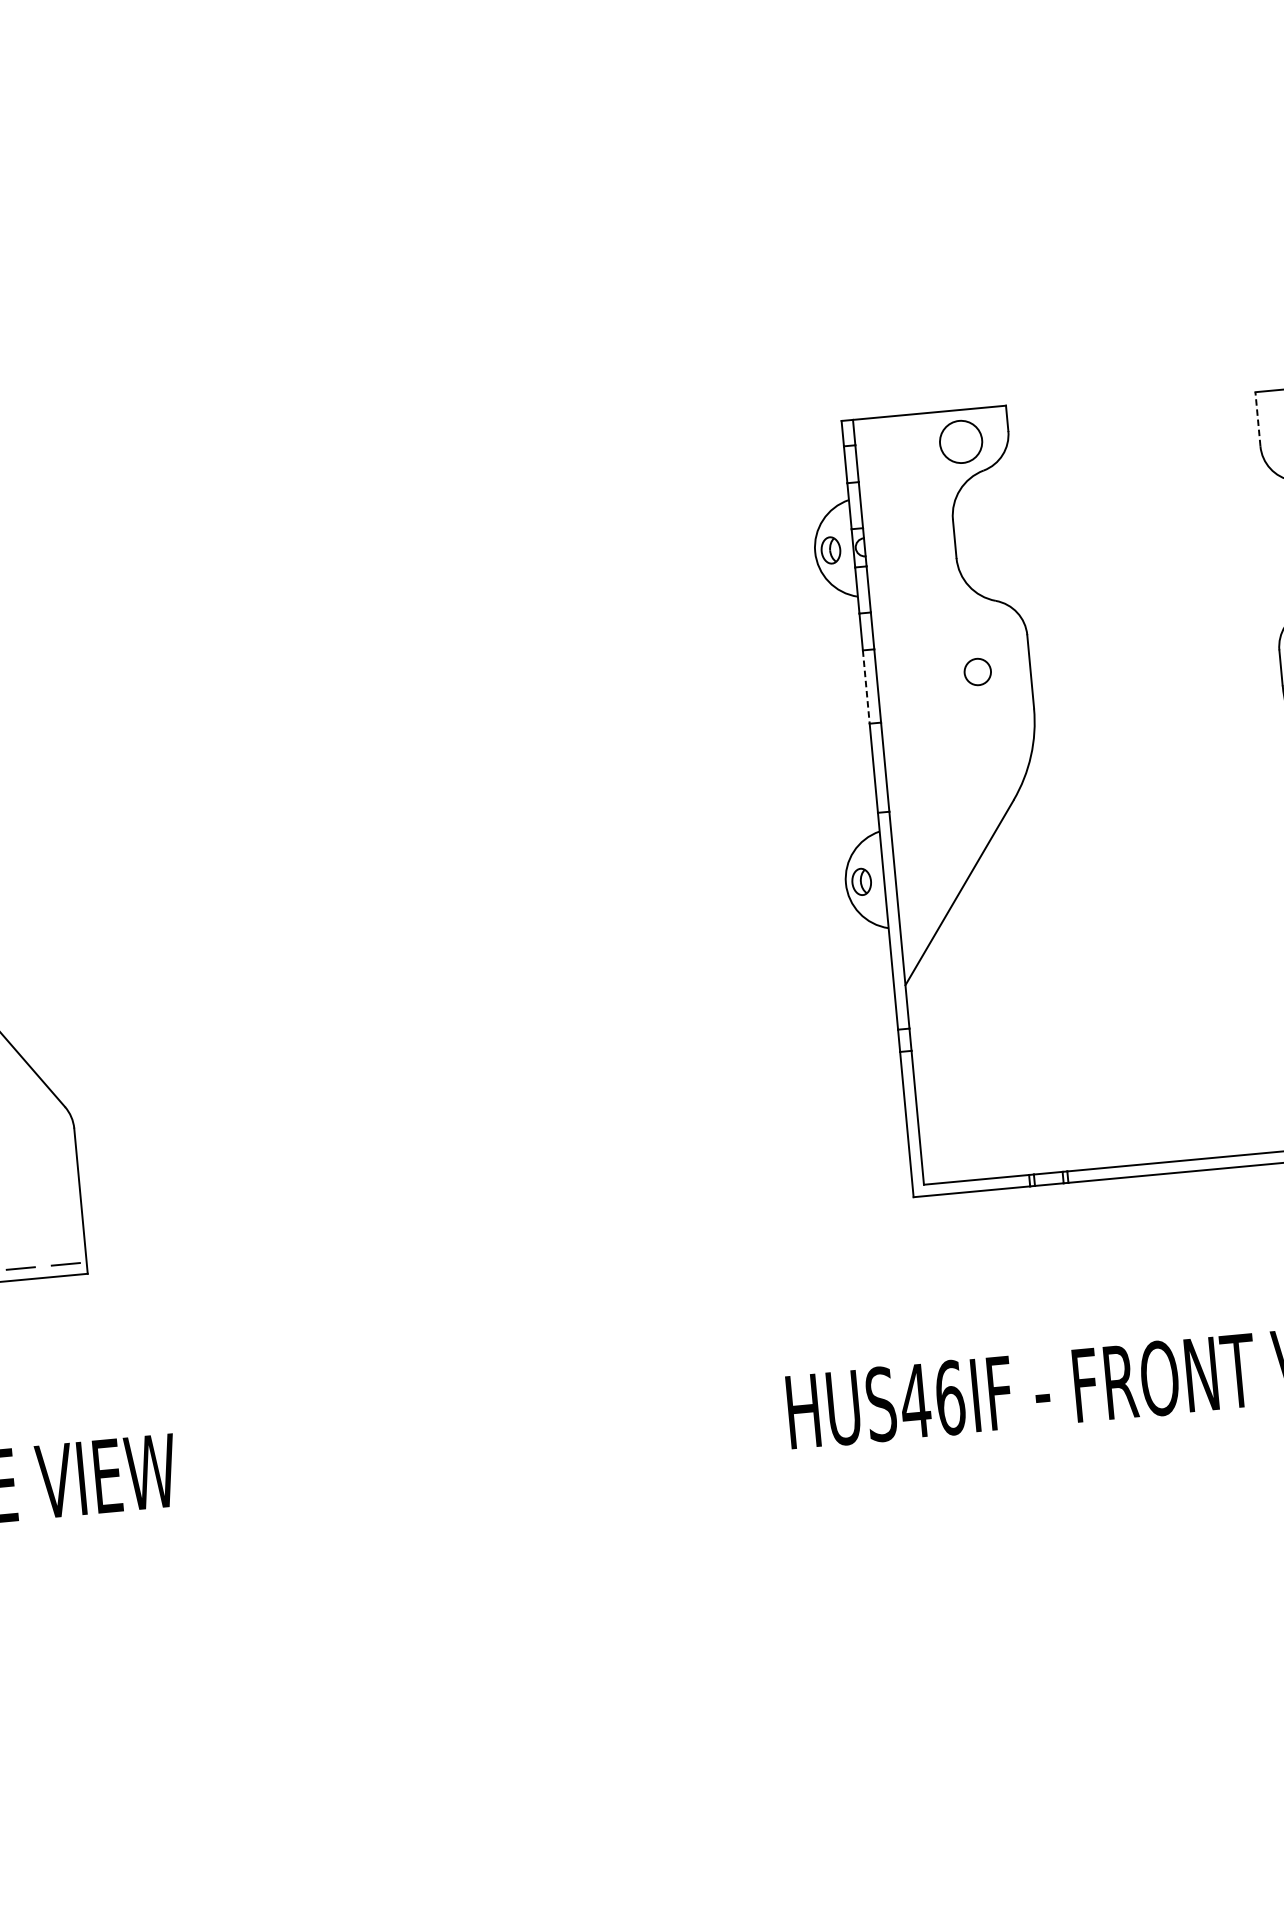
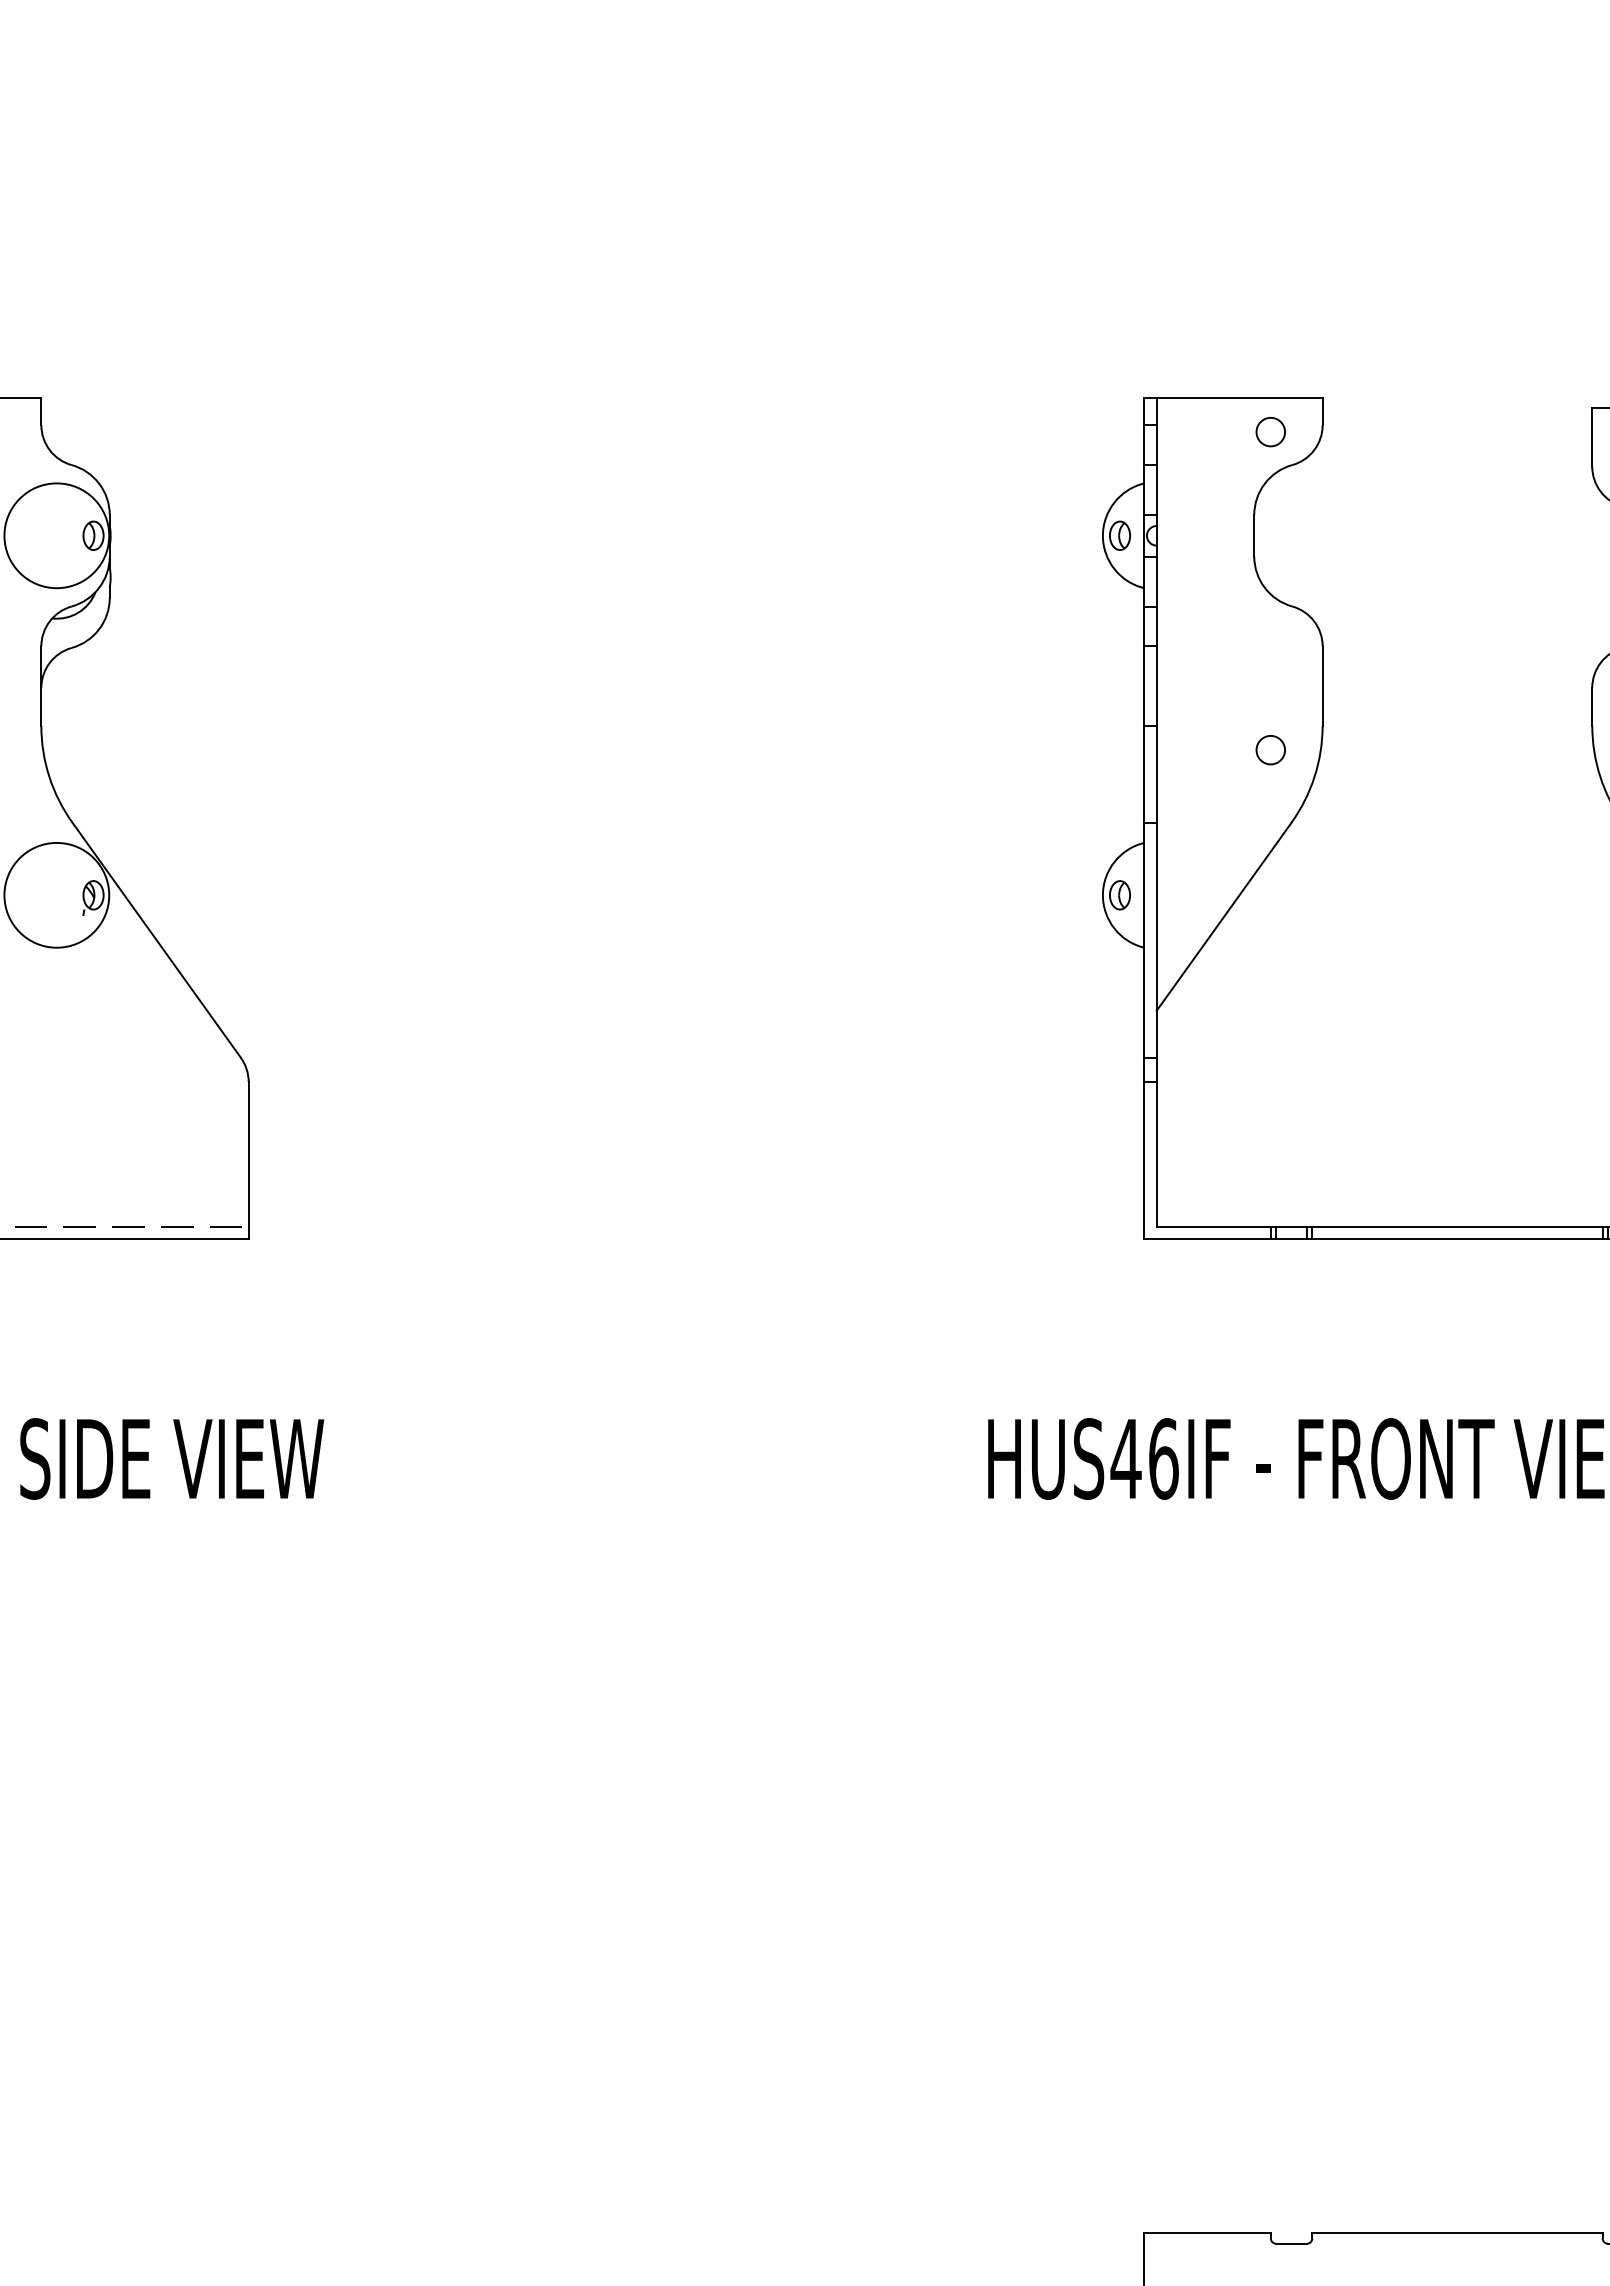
line: (1258, 418) -> (1592, 436), dashed -> solid
circle: (960, 441) -> (1270, 431), size x0.62
circle: (977, 672) -> (1270, 750), moved
line: (866, 687) -> (1144, 686), dashed -> solid

